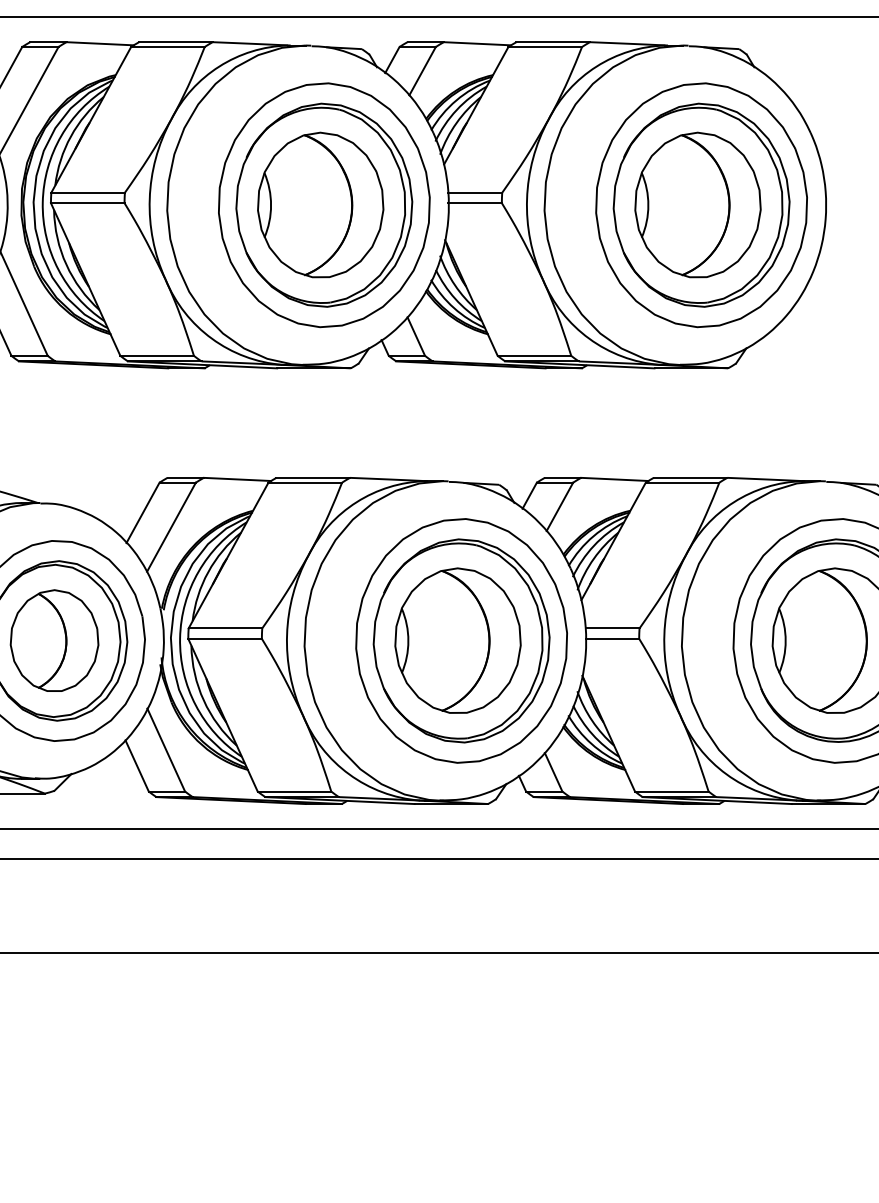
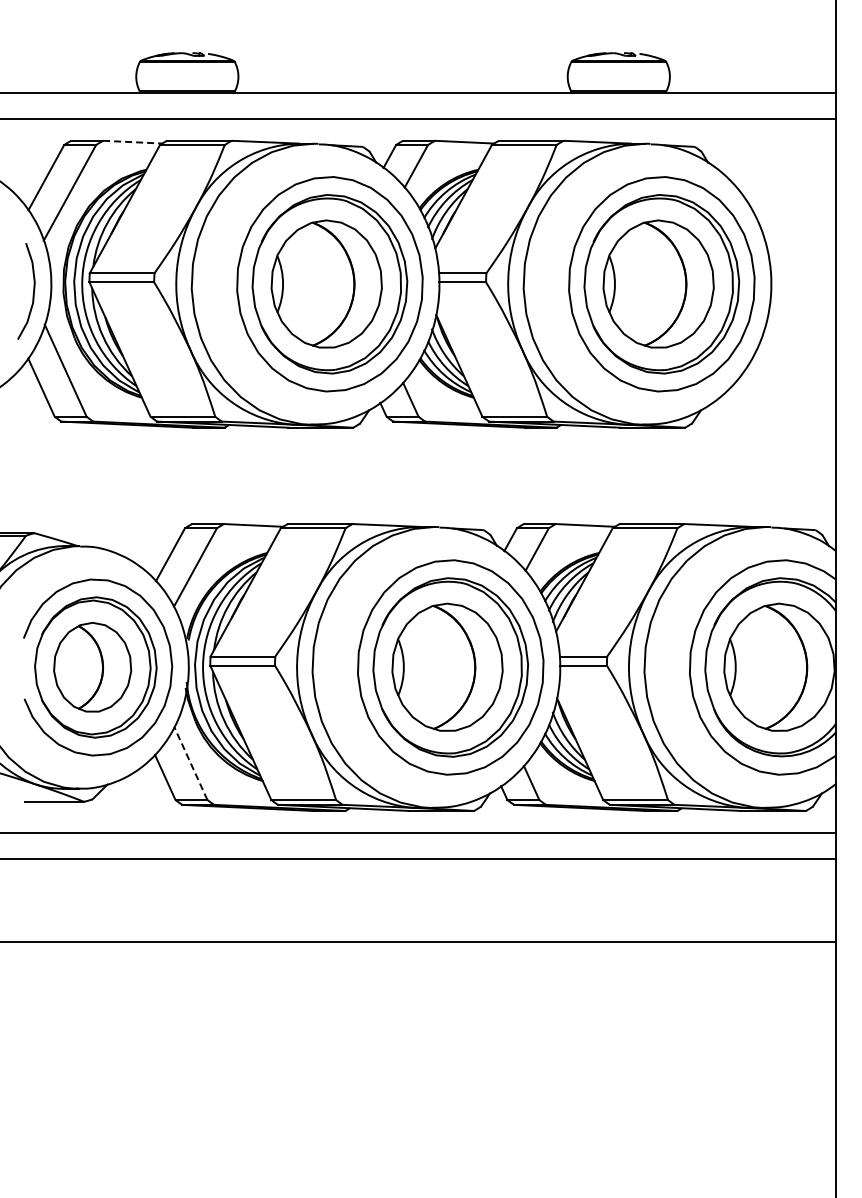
line: (99, 44) -> (132, 142), solid -> dashed
line: (165, 750) -> (190, 763), solid -> dashed

